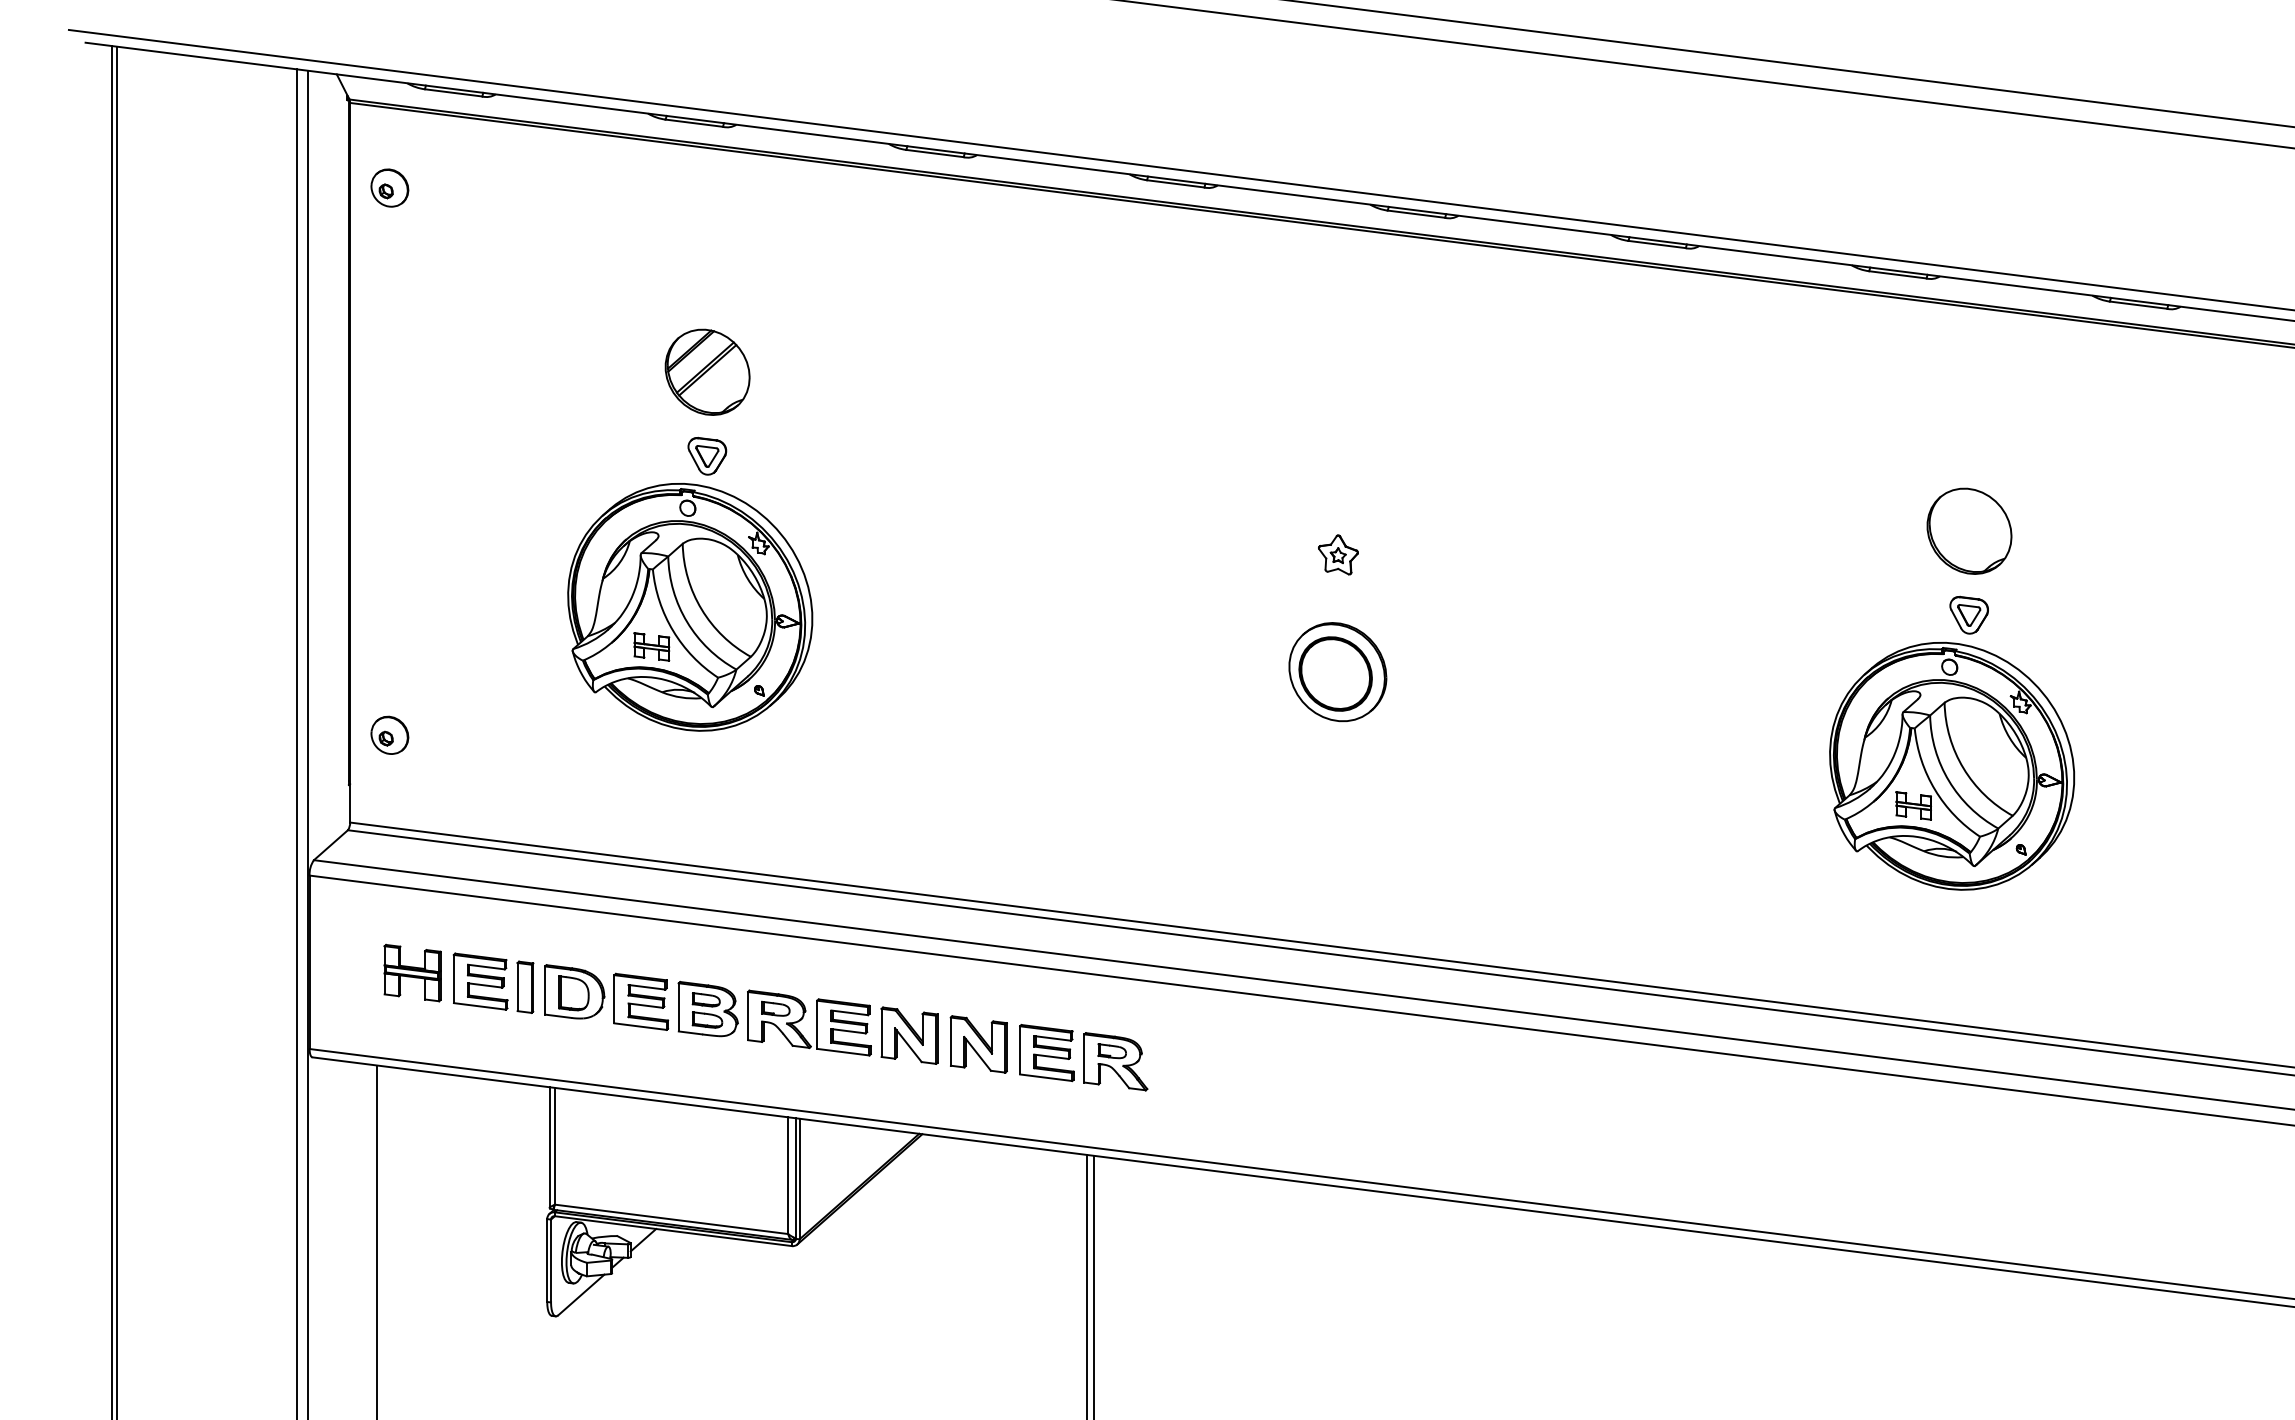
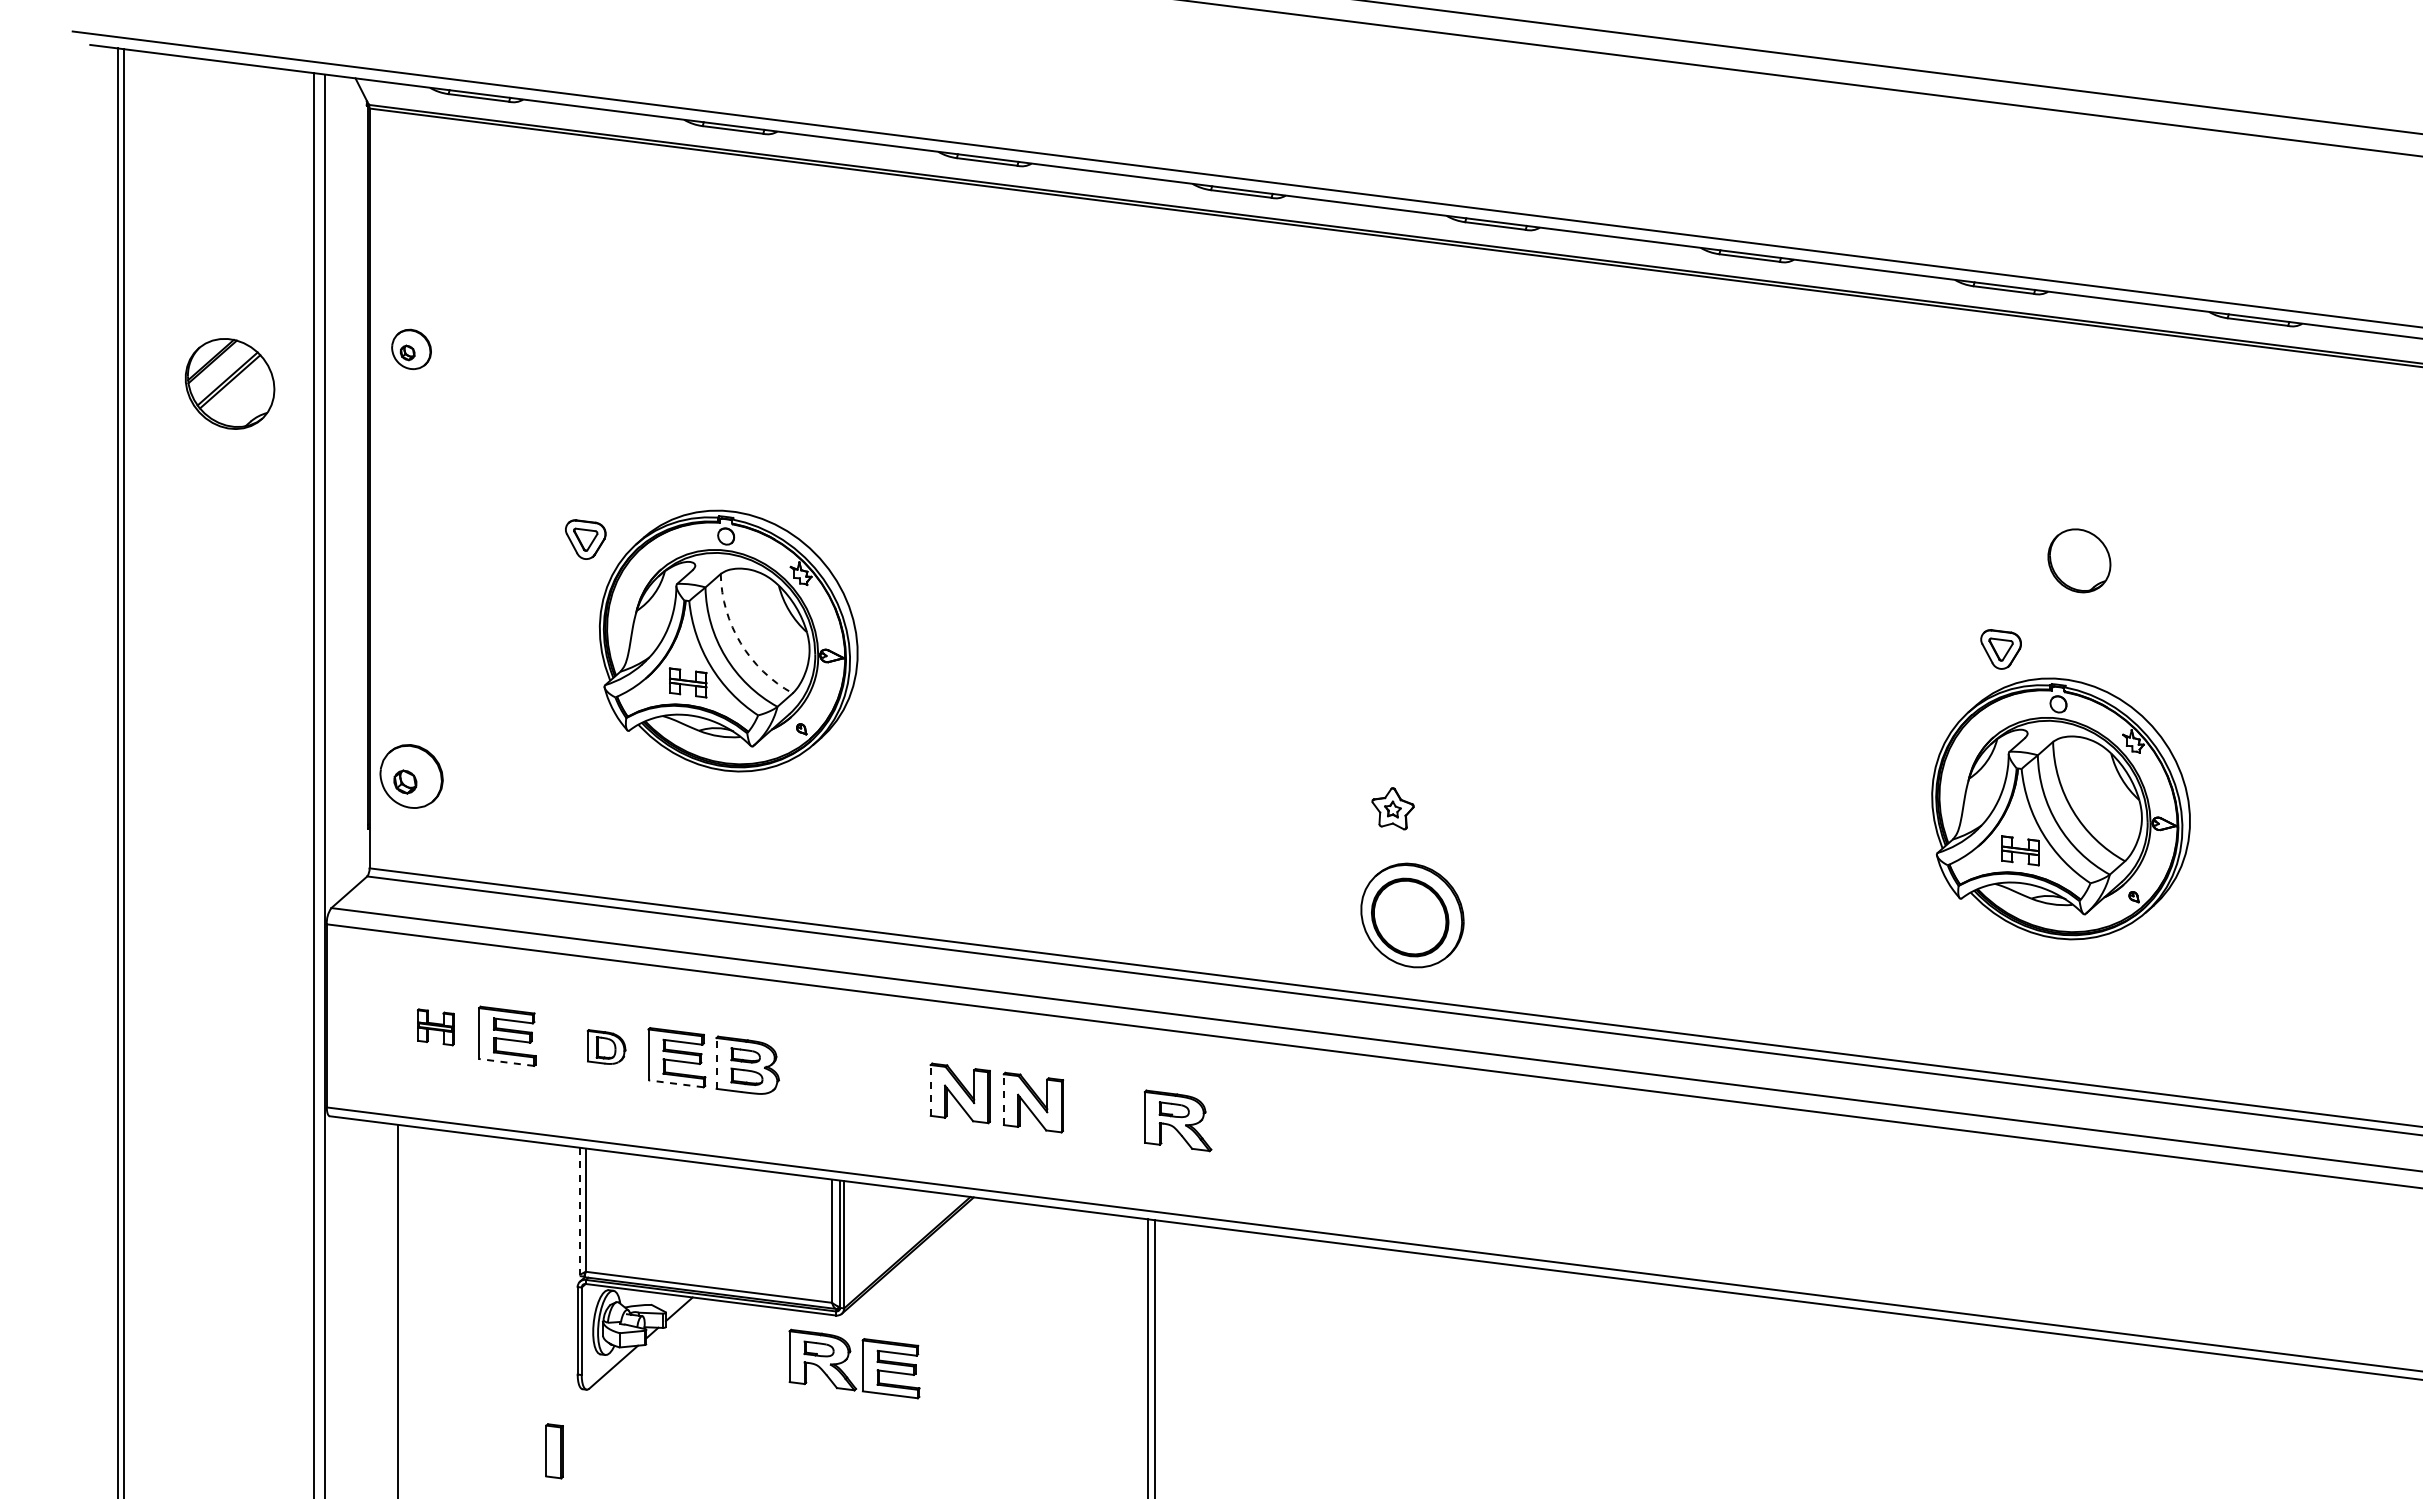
part: (389, 187) -> (411, 348), moved
part: (708, 371) -> (230, 383), moved
part: (707, 456) -> (585, 539), moved
part: (1969, 530) -> (2079, 560), size x0.7
part: (1337, 554) -> (1392, 808), moved
arc: (701, 609) -> (740, 643), solid -> dashed
part: (1968, 615) -> (2000, 649), moved
part: (1337, 672) -> (1412, 915), moved
part: (389, 734) -> (411, 775), size x1.6
part: (412, 973) -> (435, 1027), size x0.6
part: (525, 987) -> (554, 1451), moved
part: (574, 991) -> (606, 1046), size x0.6
line: (479, 1006) -> (506, 1062), solid -> dashed
line: (678, 1006) -> (716, 1062), solid -> dashed
part: (803, 1017) -> (848, 1358), moved
line: (640, 1026) -> (676, 1083), solid -> dashed
line: (881, 1032) -> (930, 1089), solid -> dashed
line: (950, 1041) -> (1003, 1099), solid -> dashed
part: (1047, 1052) -> (1105, 1111), removed
line: (549, 1147) -> (580, 1211), solid -> dashed

